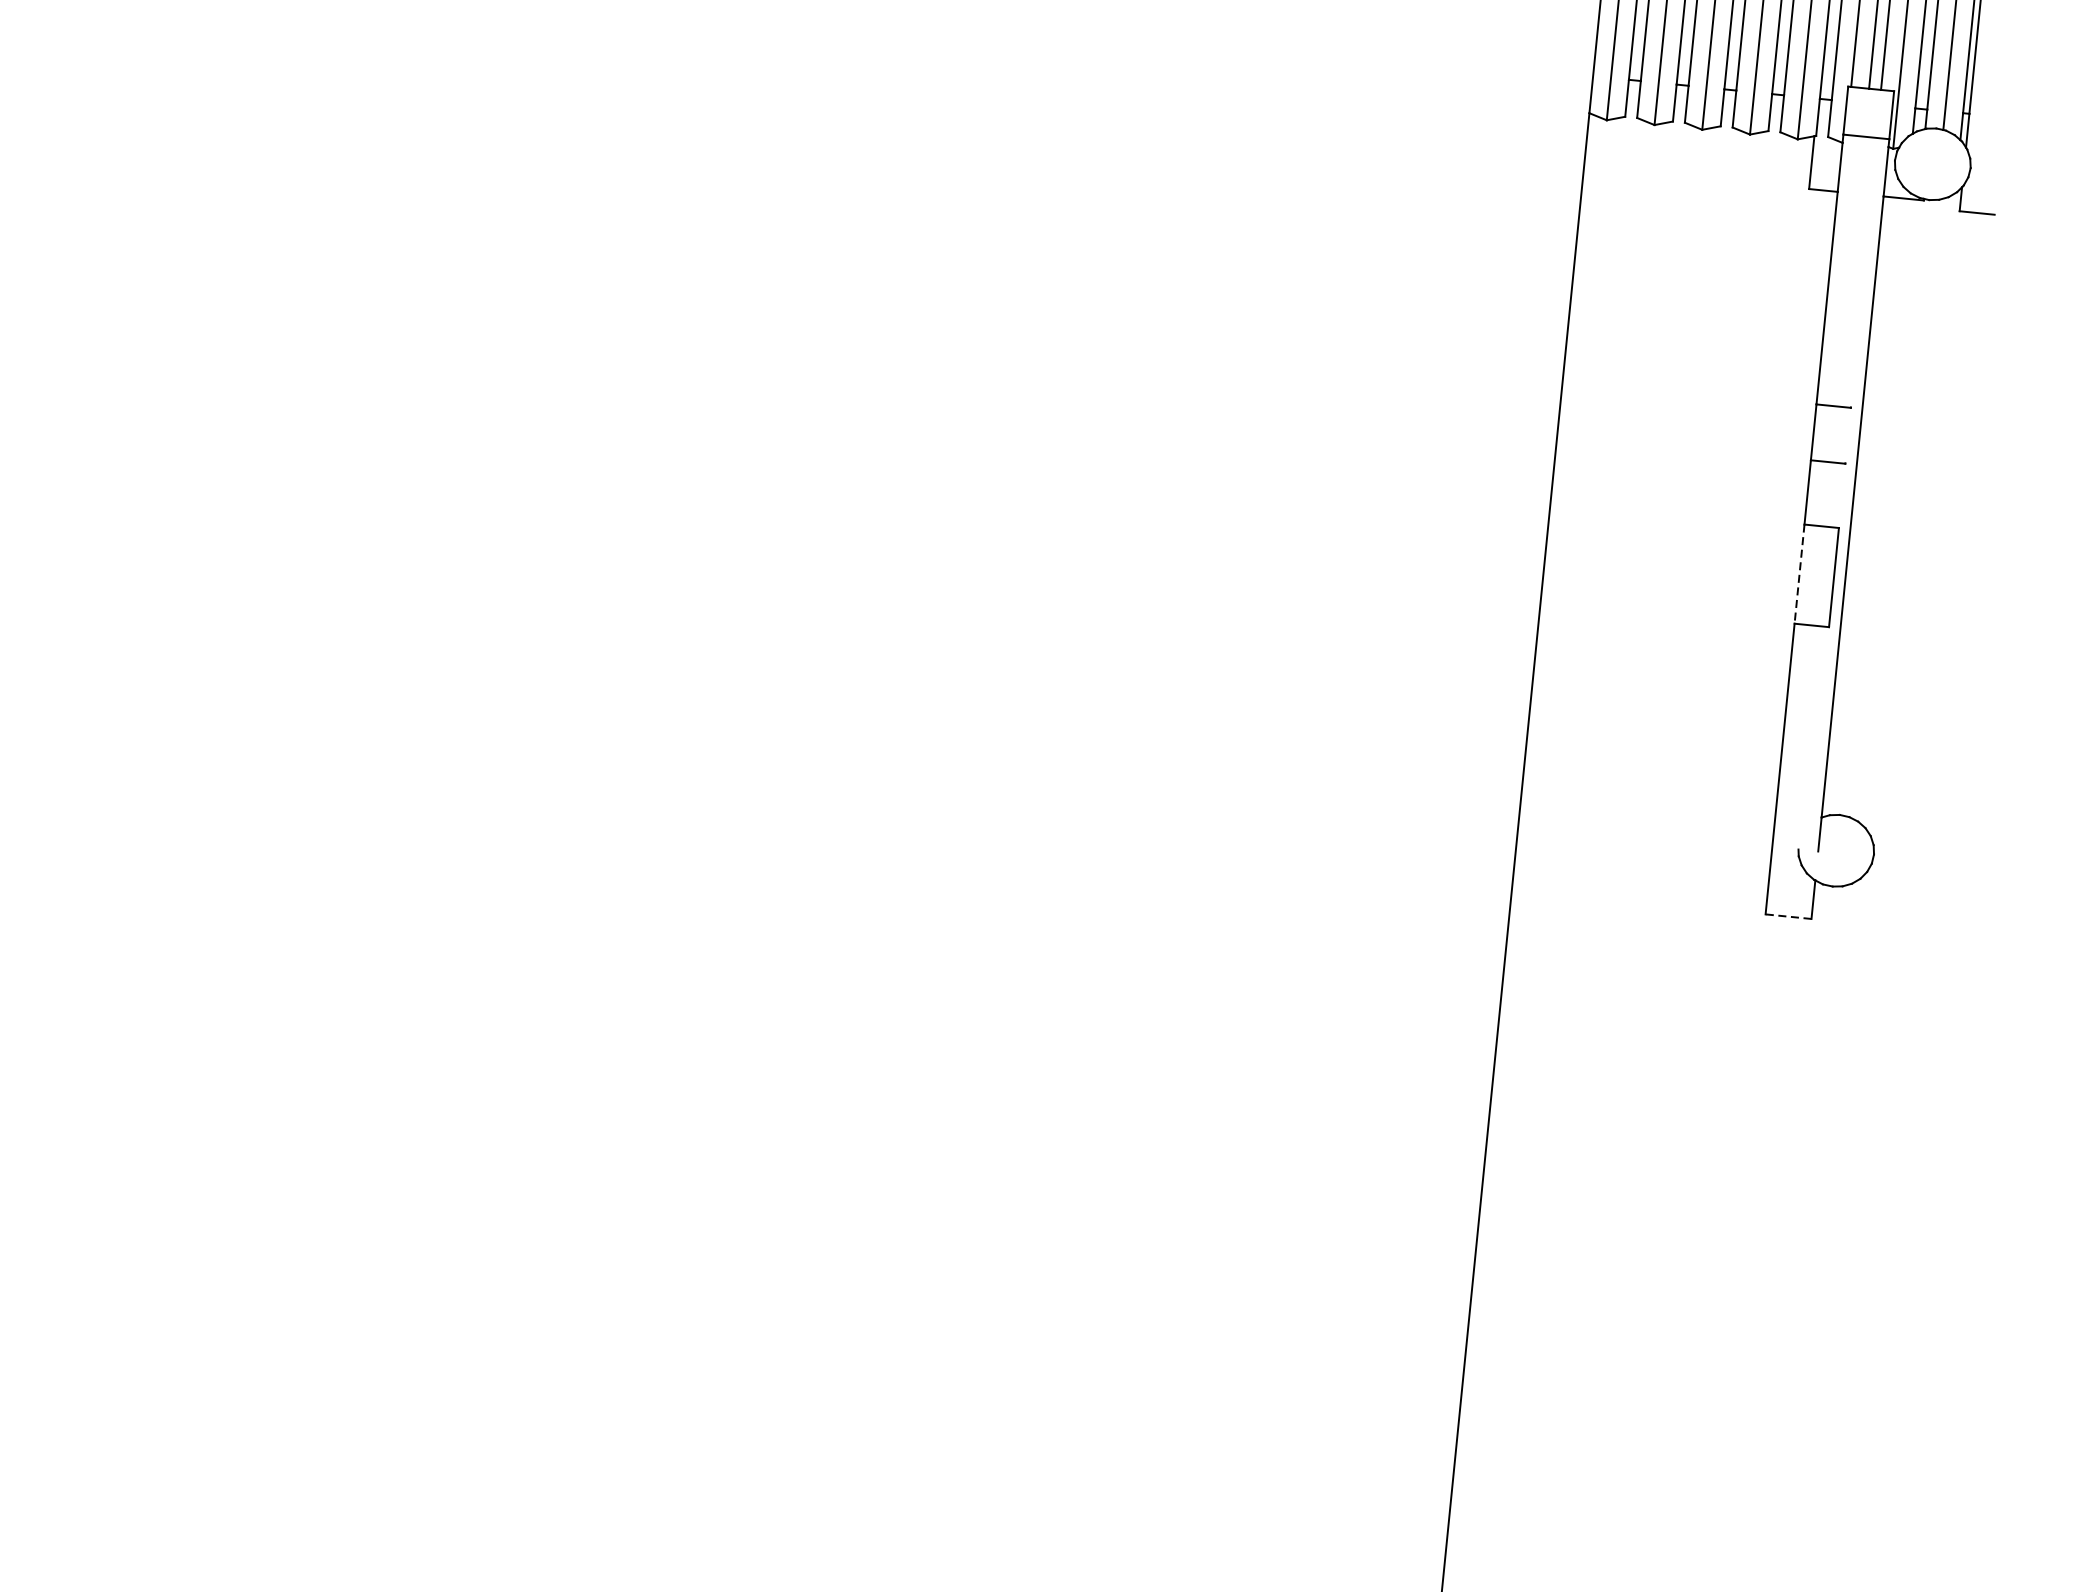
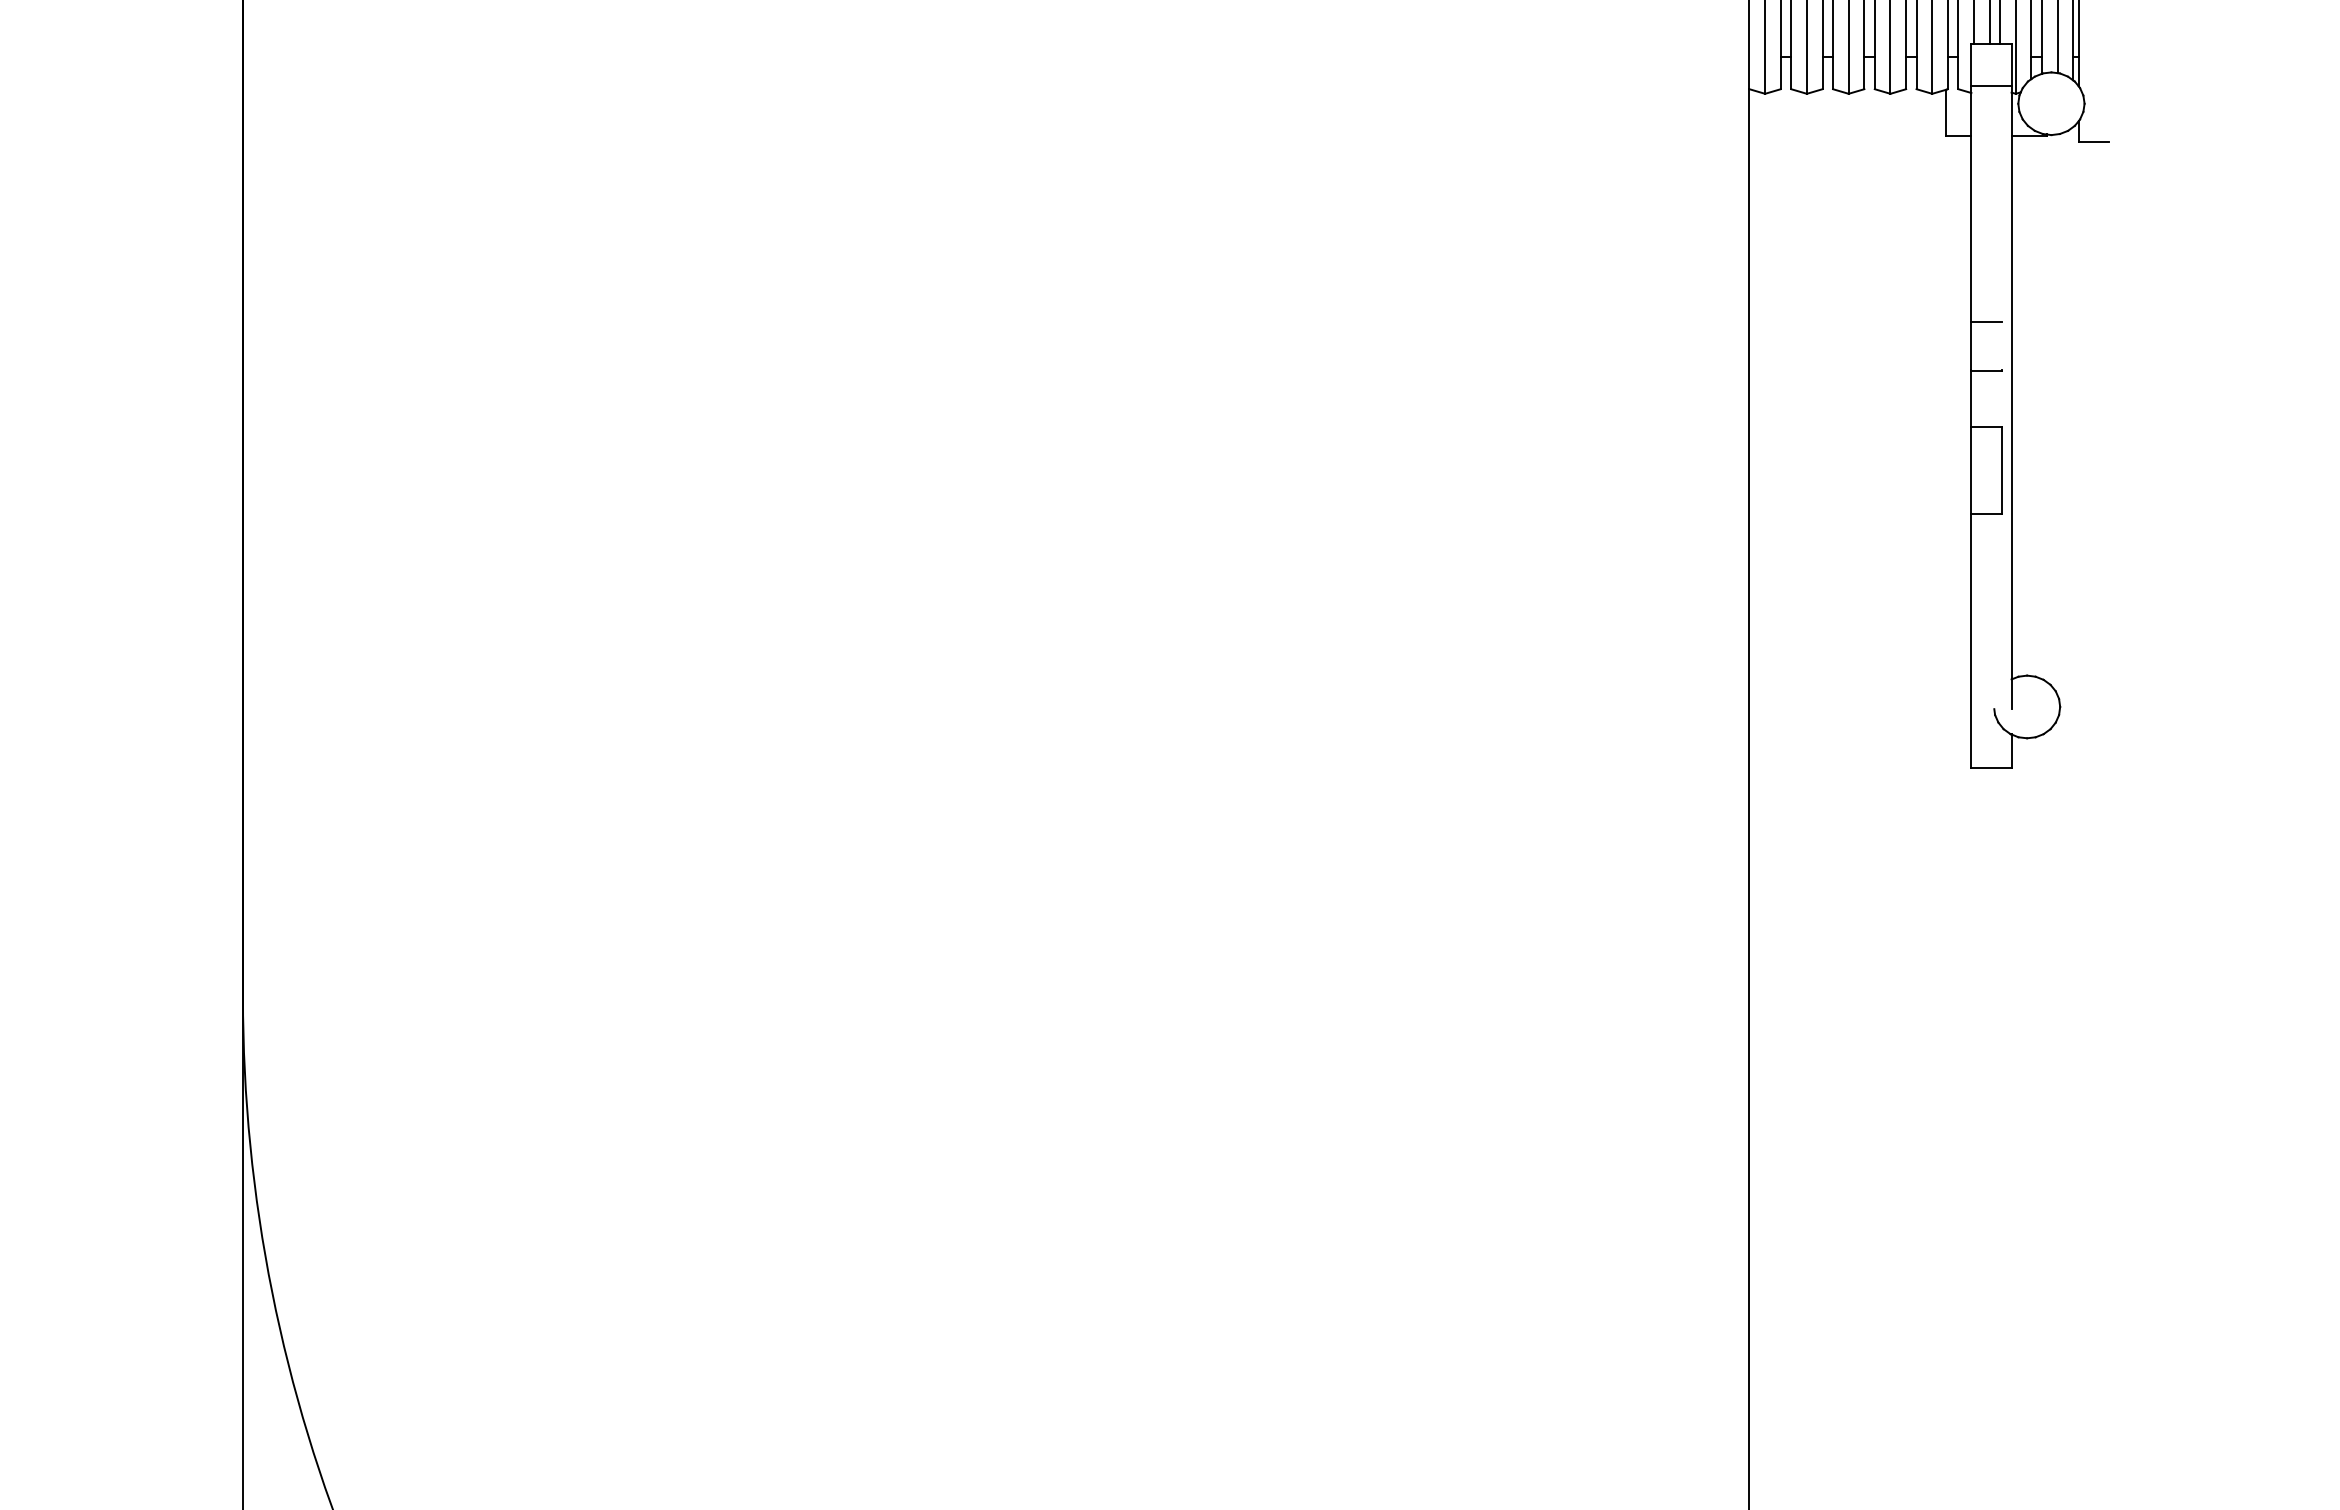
line: (1799, 574) -> (1971, 470), dashed -> solid
line: (1788, 916) -> (1991, 768), dashed -> solid

